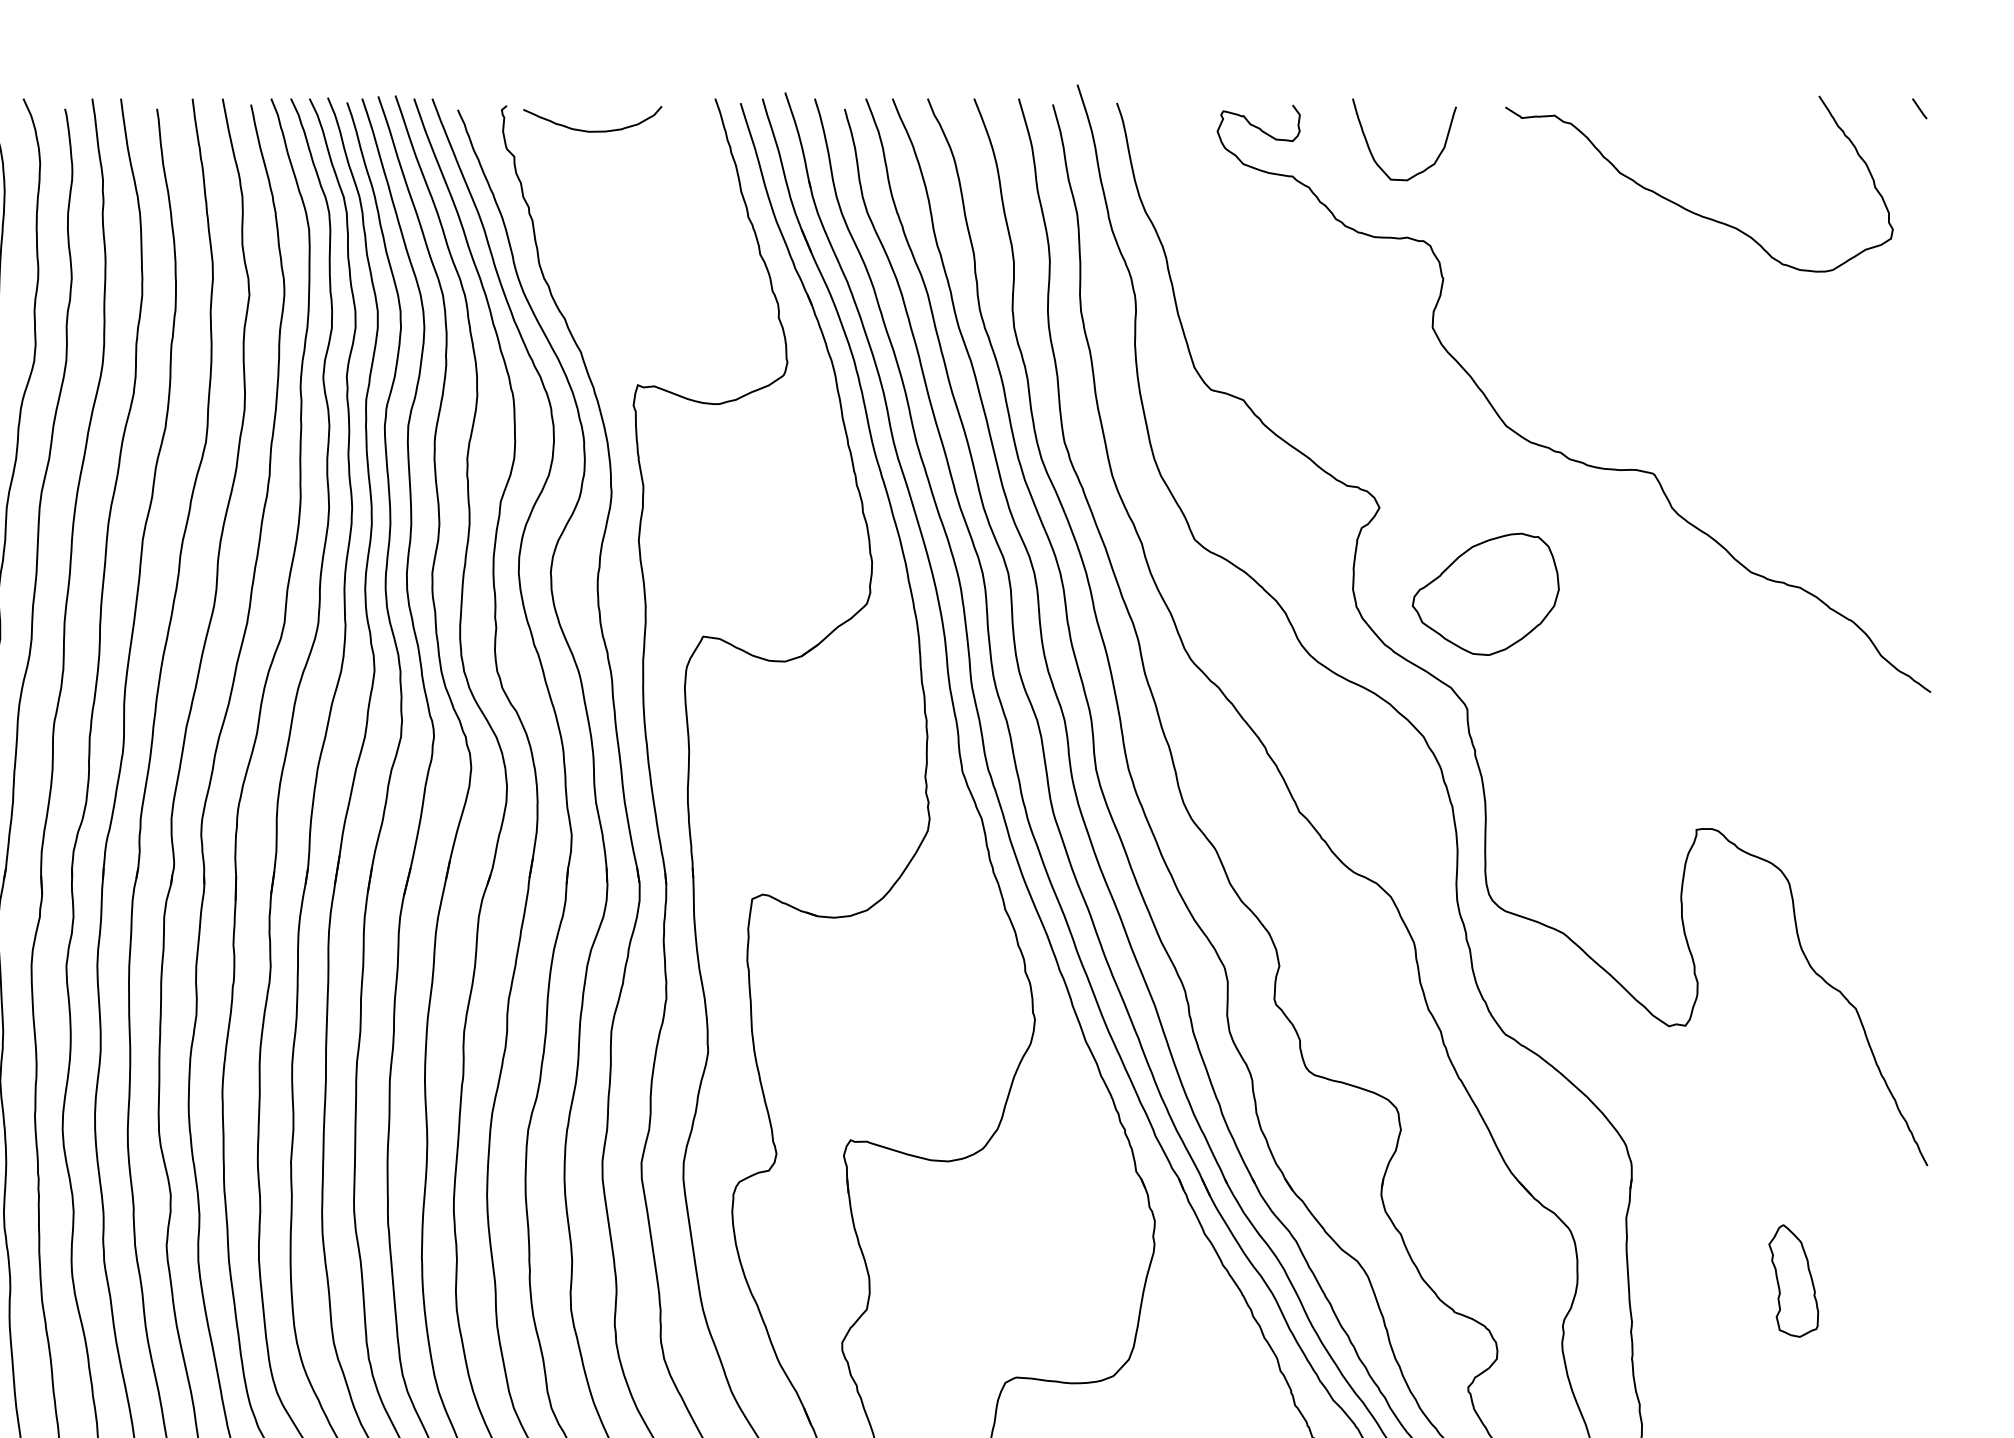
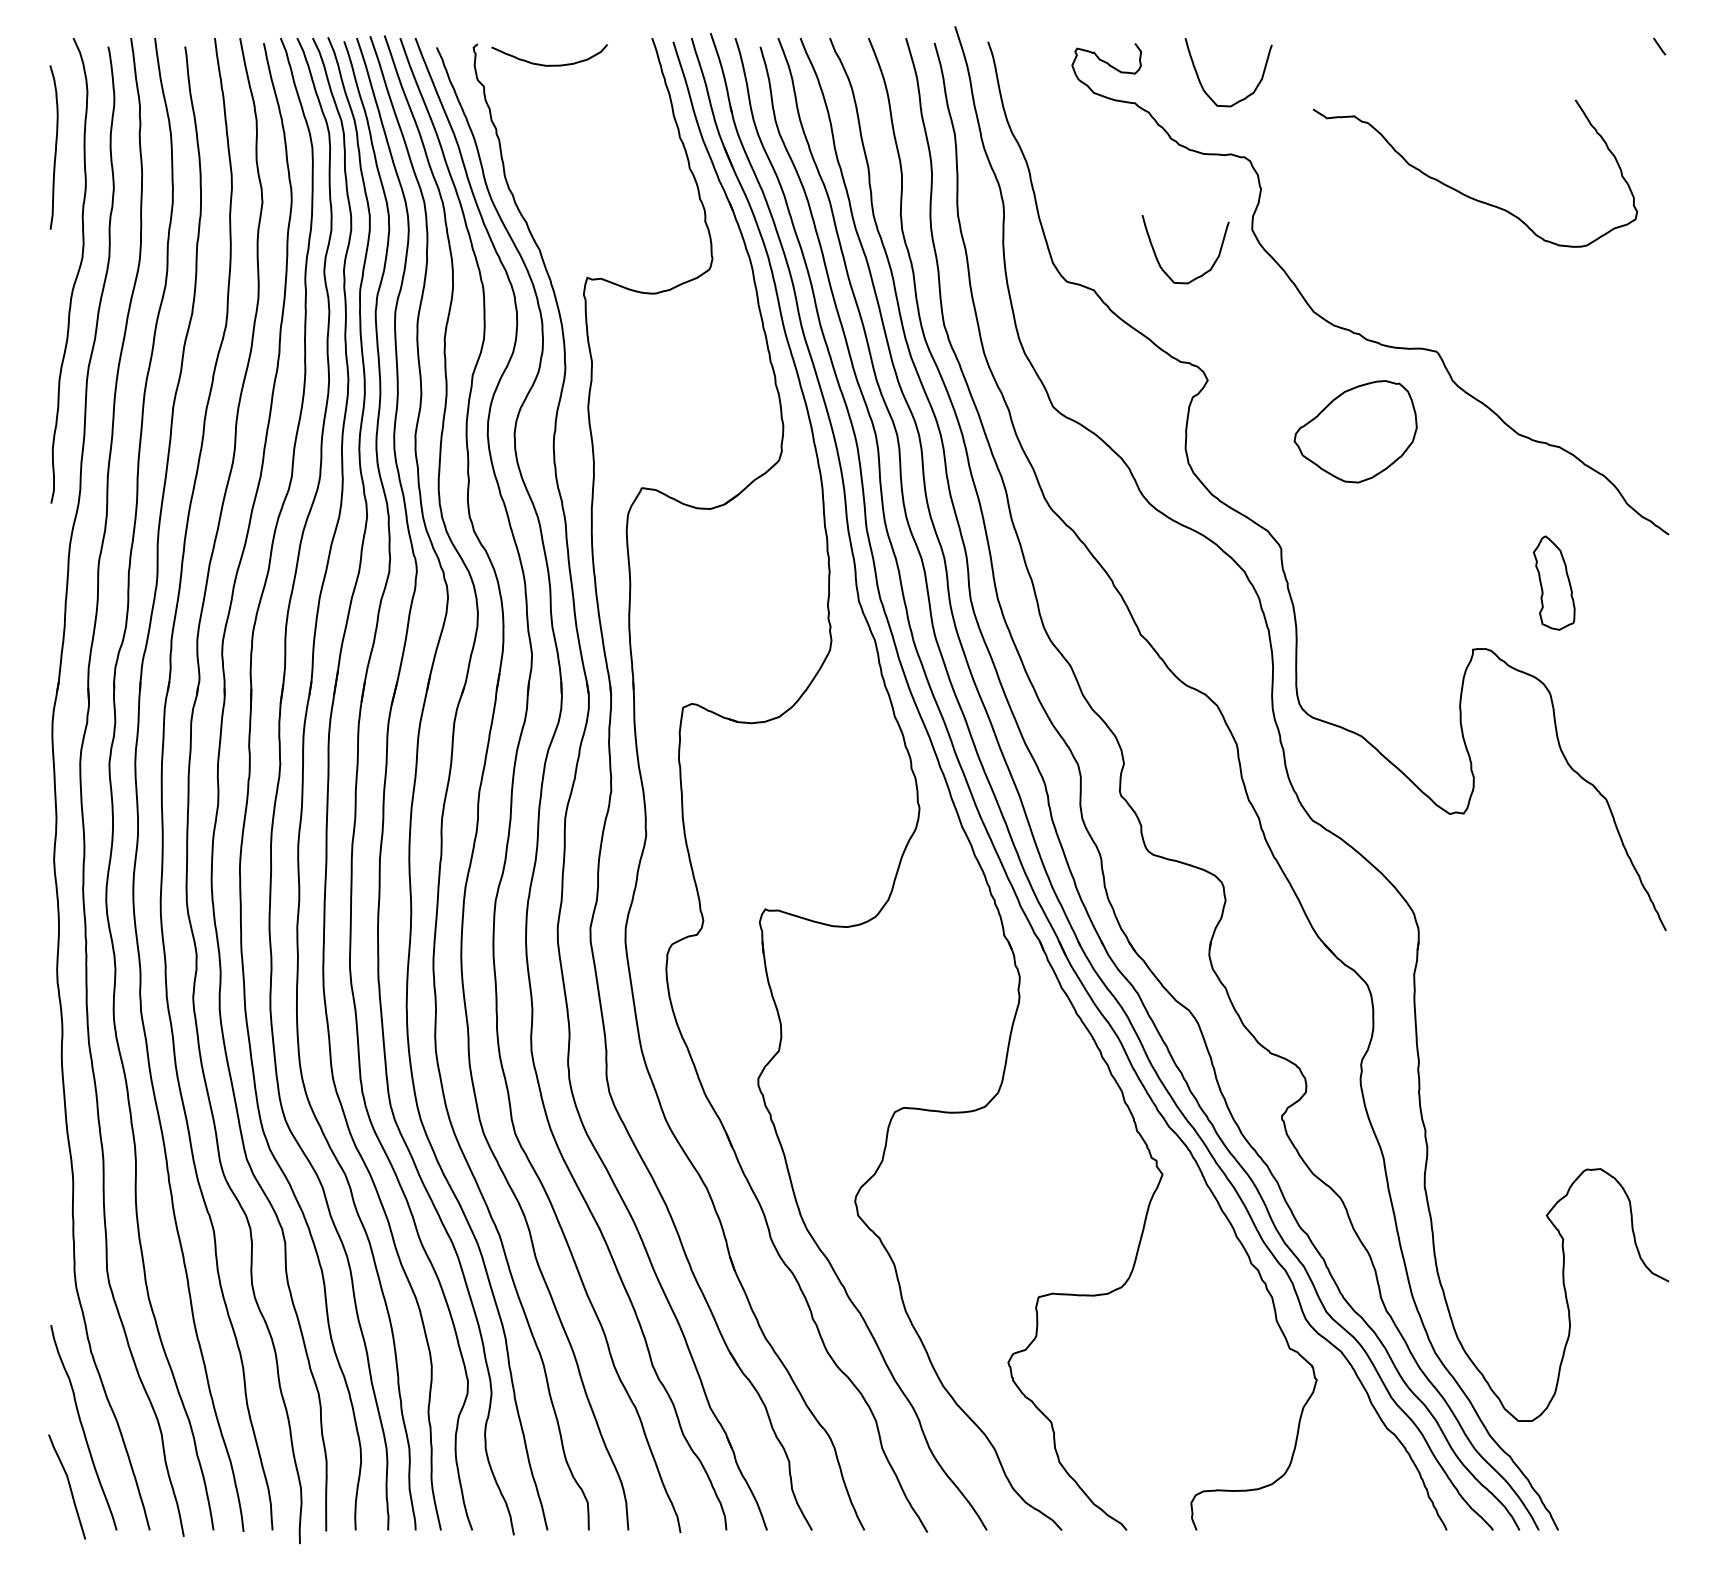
curve: (1686, 207) -> (1464, 193), moved
curve: (1320, 363) -> (1158, 259), added
part: (1485, 594) -> (1355, 431), moved
part: (1792, 1280) -> (1553, 582), moved

